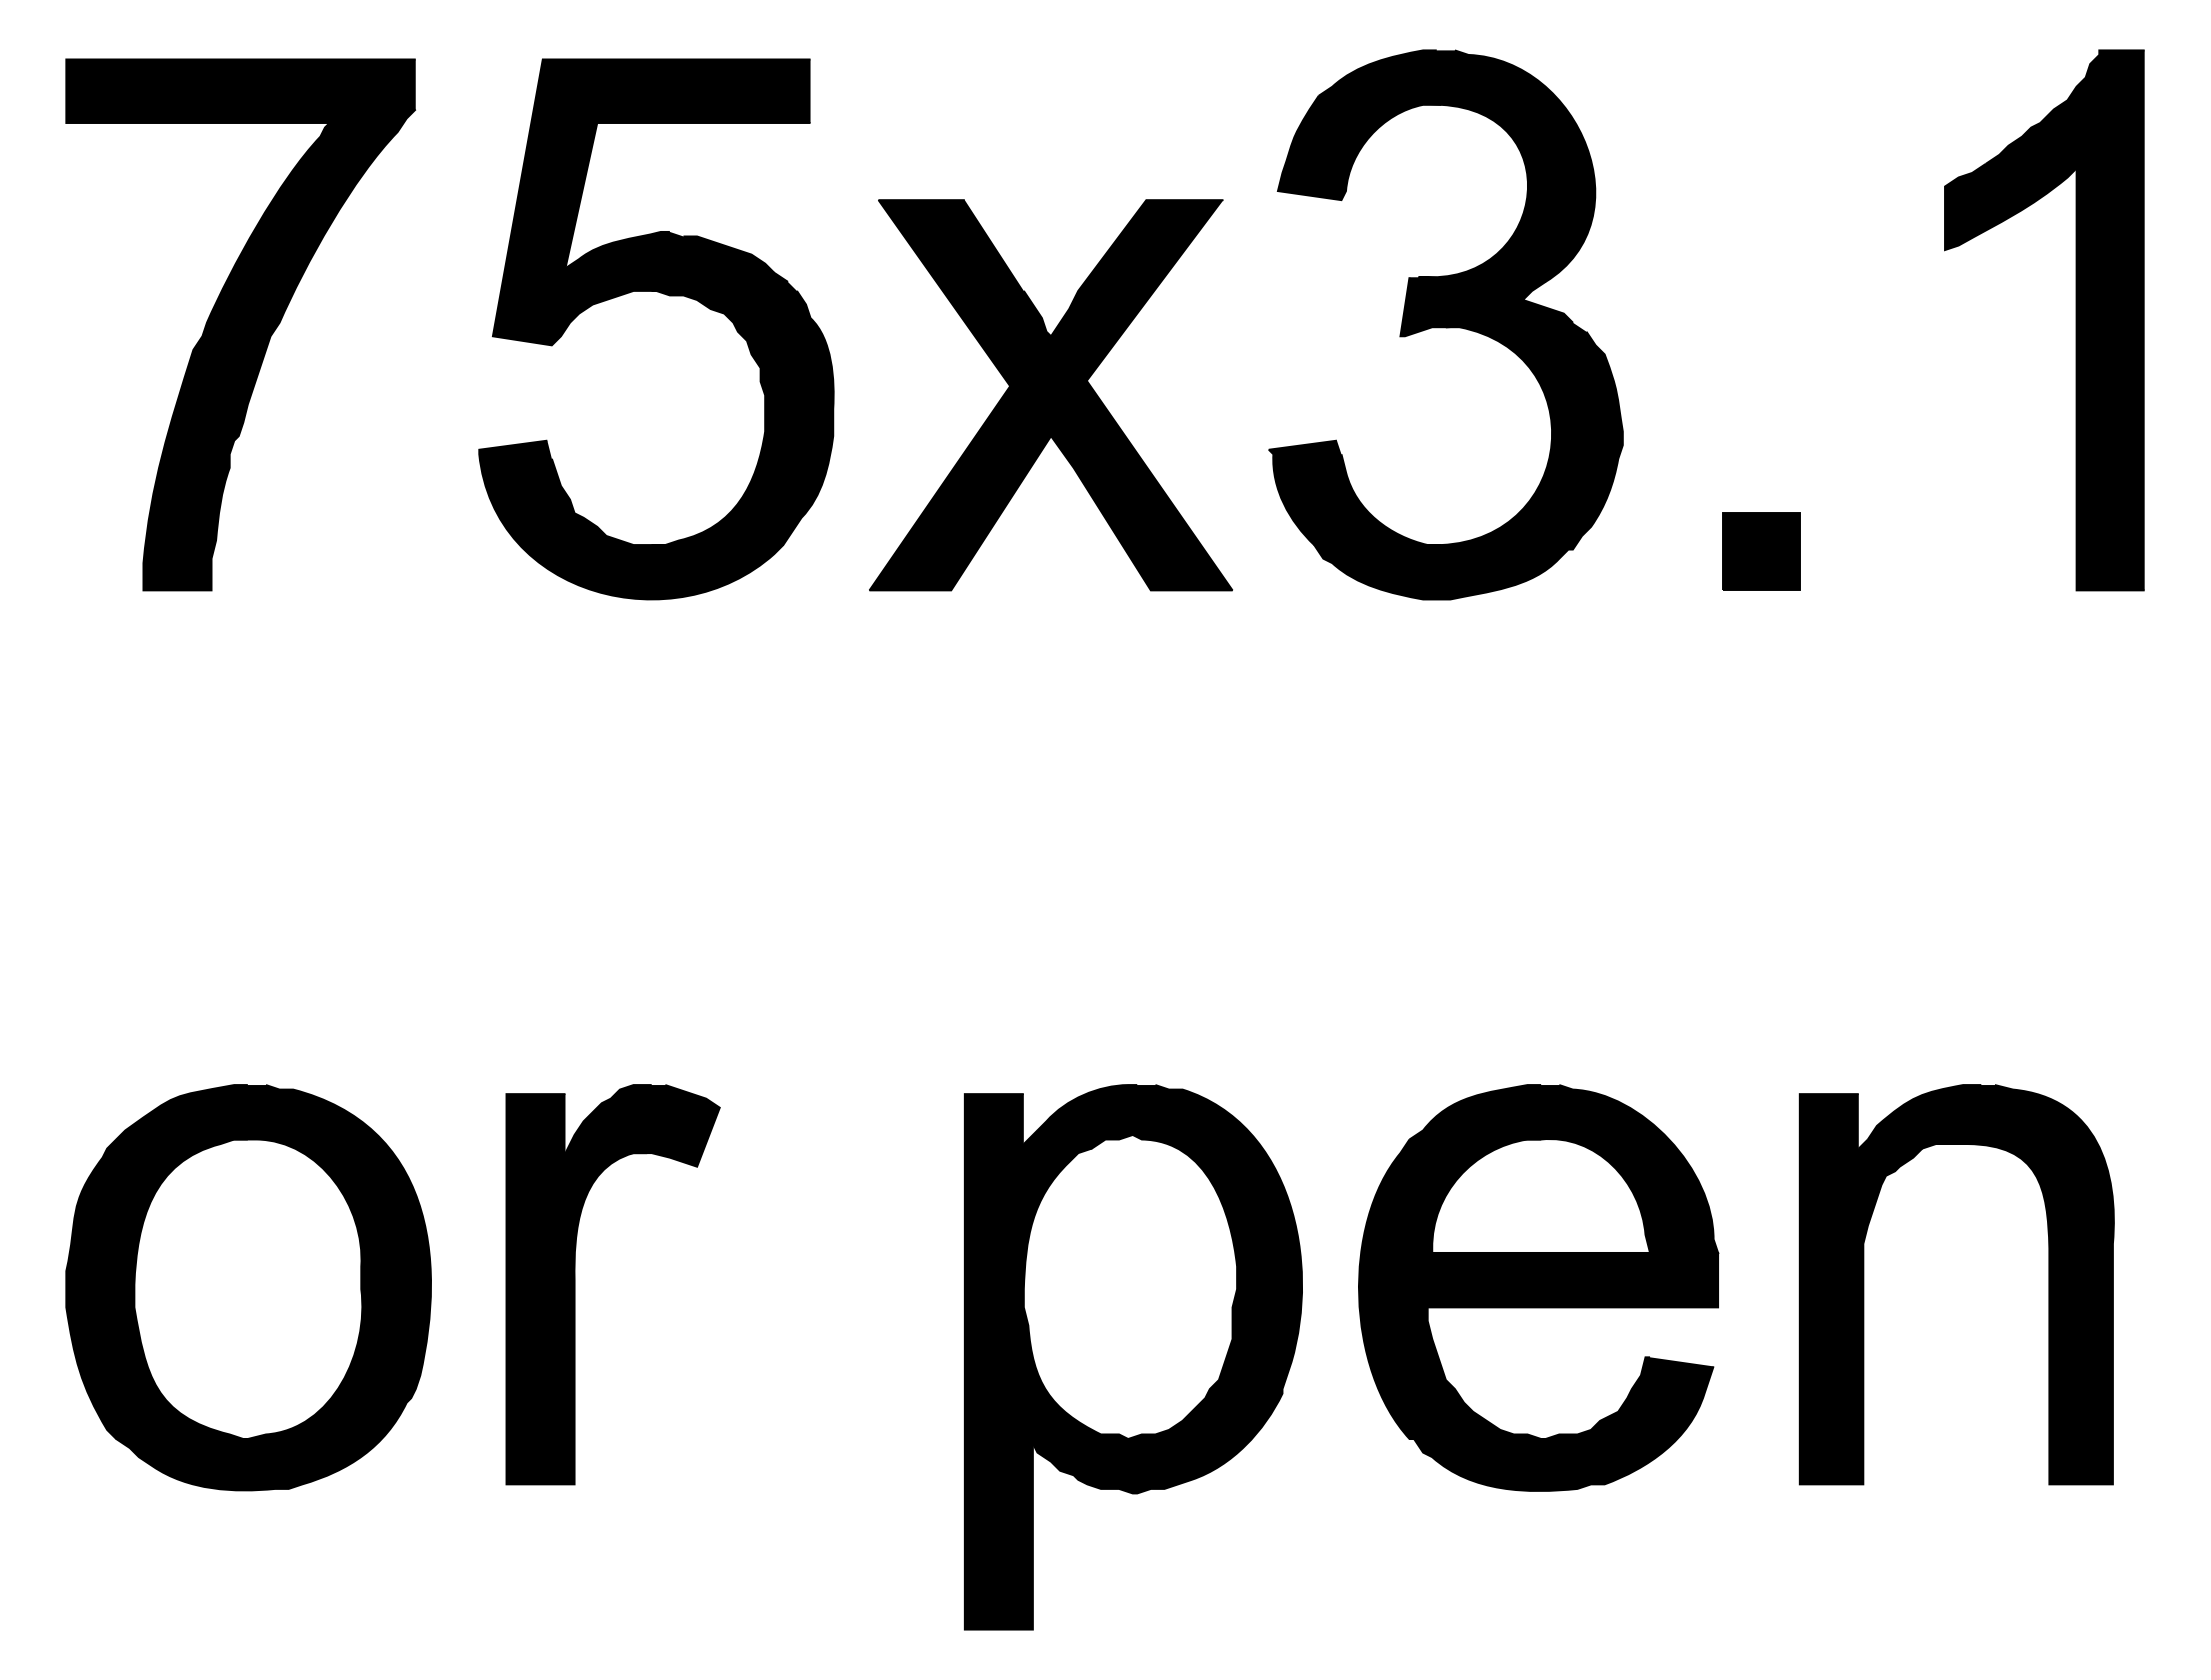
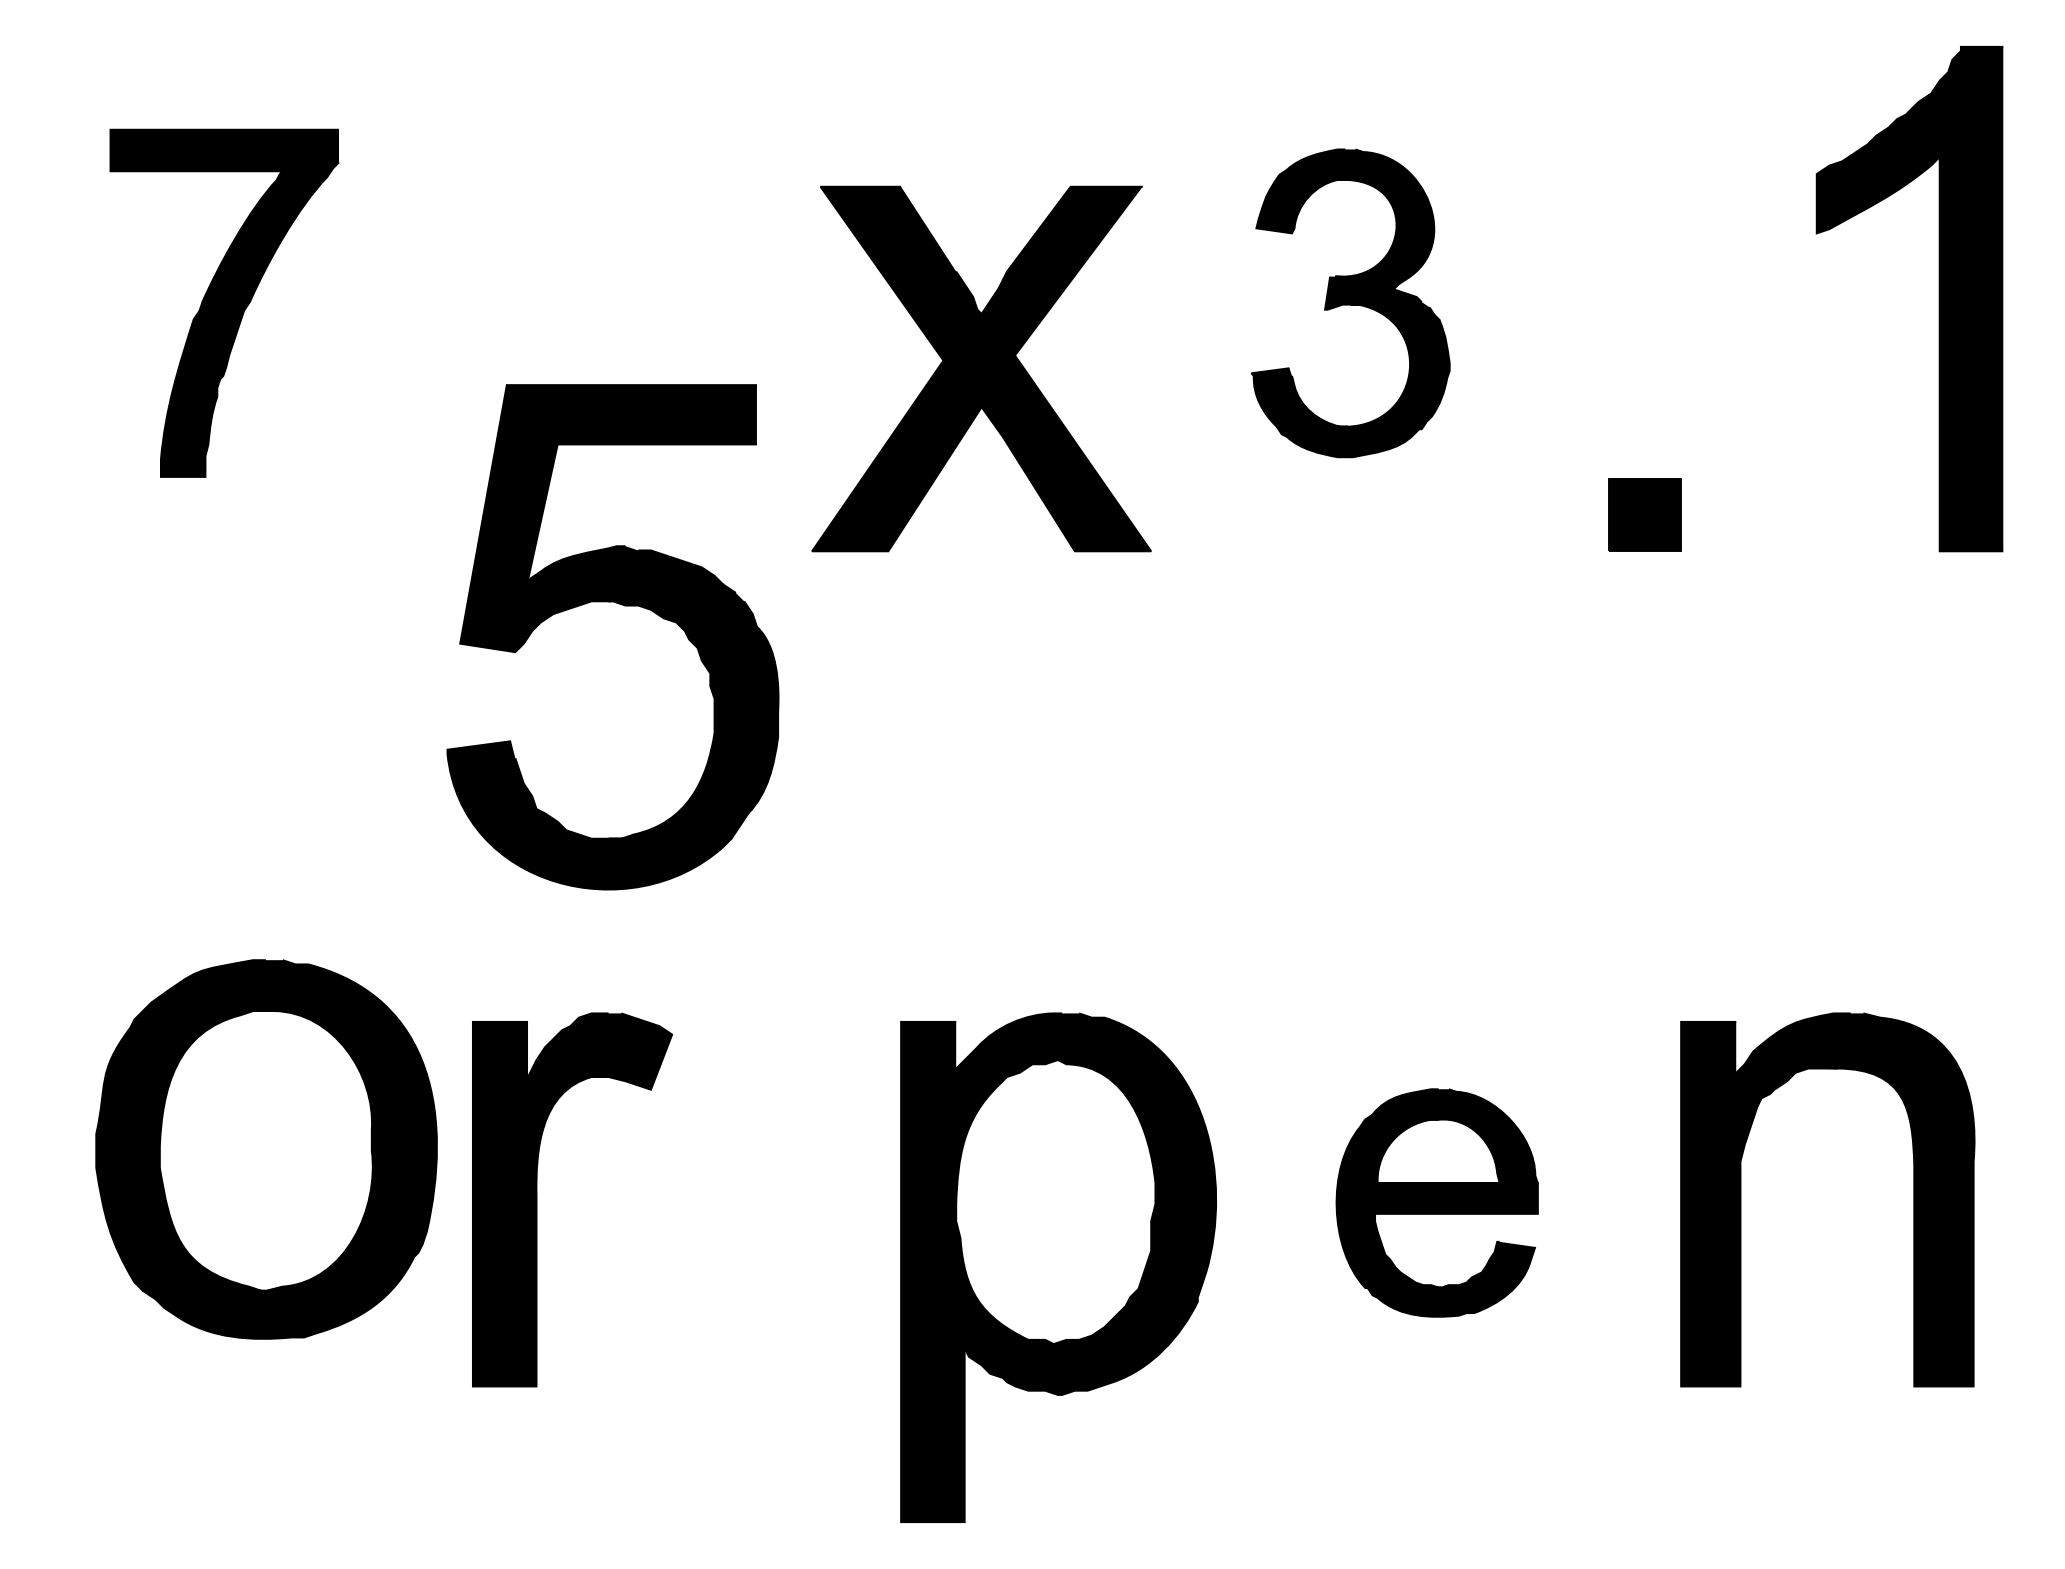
part: (666, 295) -> (622, 605), moved
part: (240, 324) -> (224, 302), size x0.7
part: (1445, 324) -> (1350, 302), size x0.6
part: (248, 1287) -> (266, 1149), moved
part: (1538, 1287) -> (1437, 1202), size x0.6

